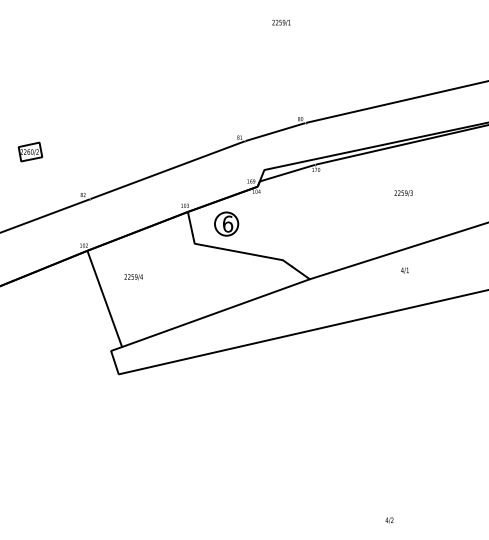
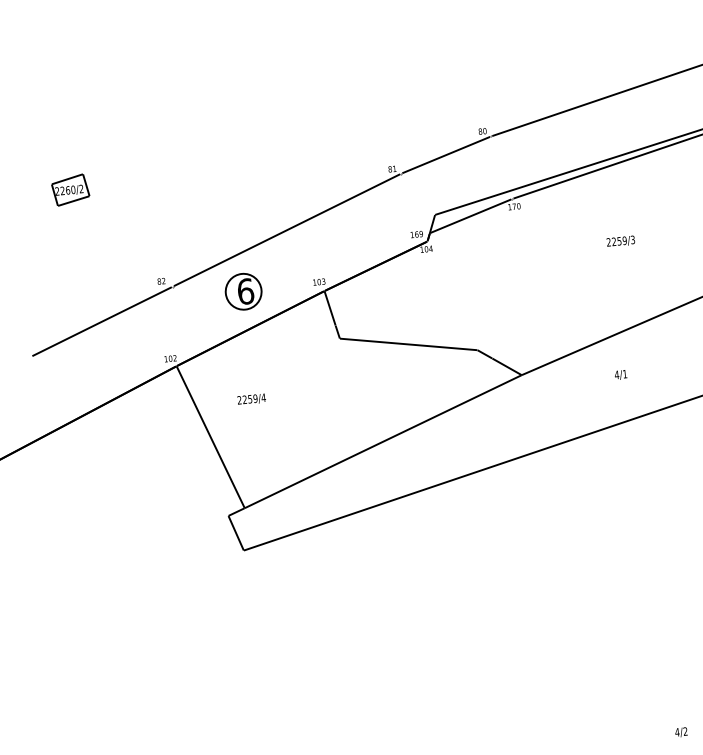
part: (30, 151) -> (70, 189), moved
text: (403, 193) -> (620, 241), moved
part: (226, 223) -> (243, 290), moved
text: (404, 270) -> (620, 374), moved

